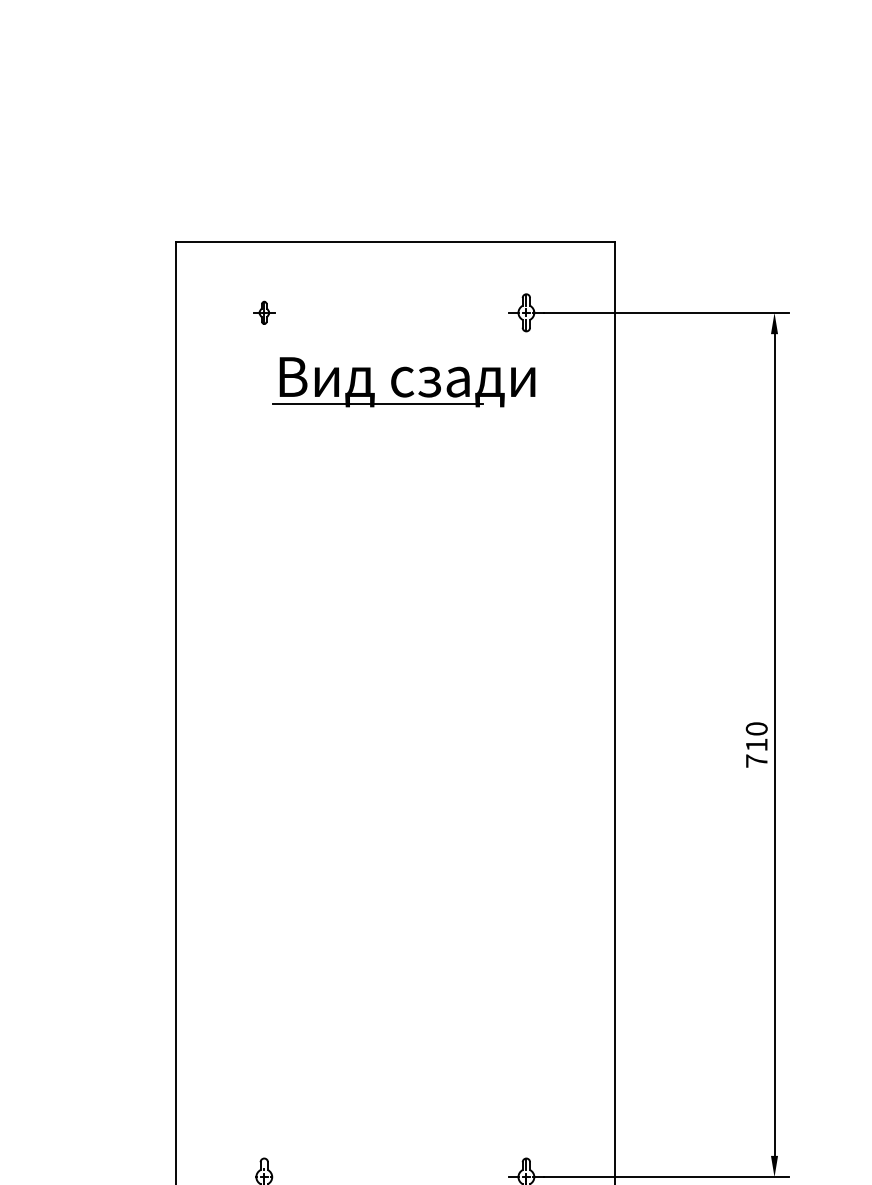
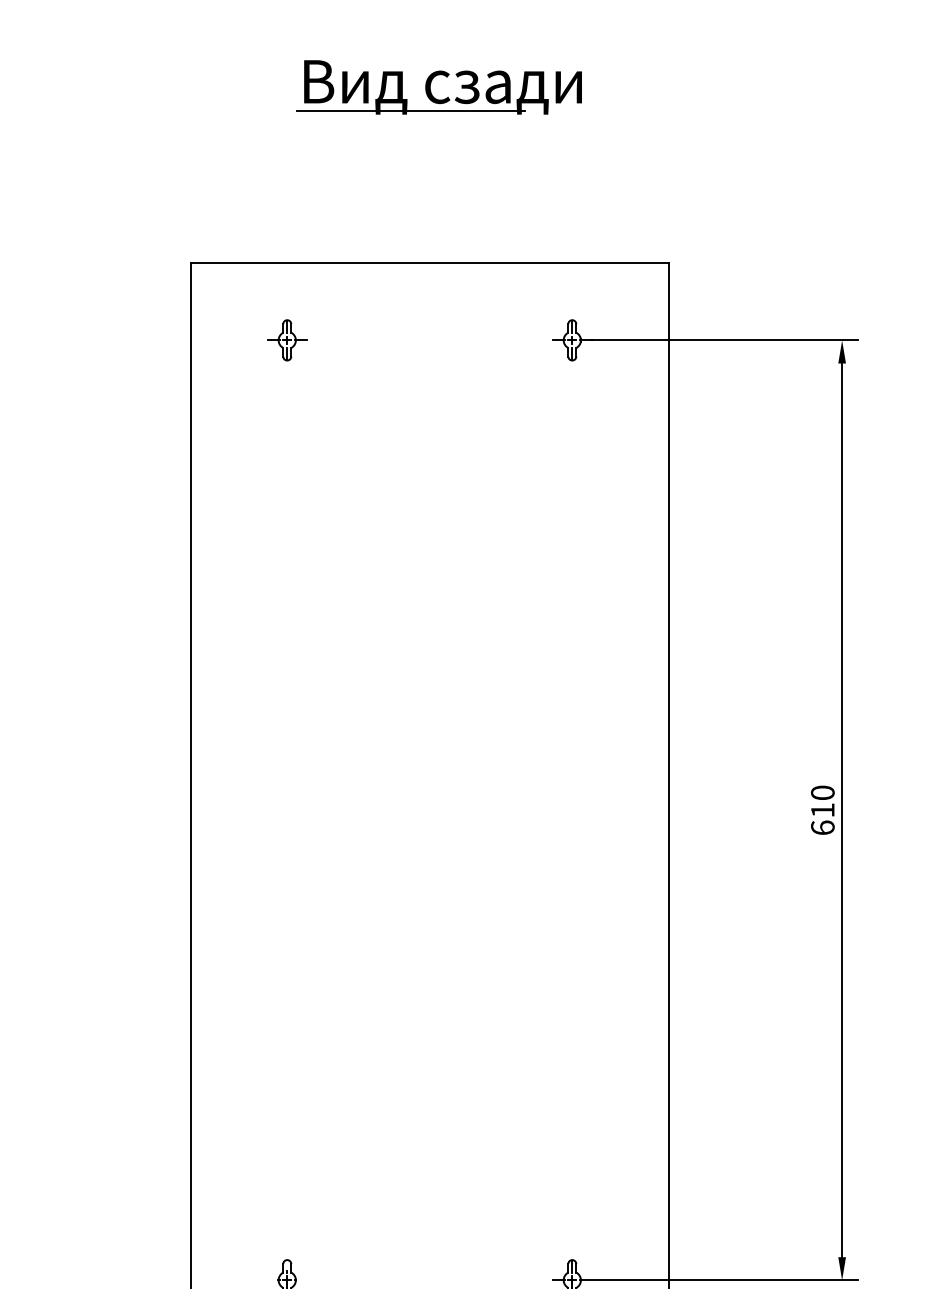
part: (264, 312) -> (287, 340), size x1.67
part: (396, 382) -> (431, 87), moved
text: (756, 760) -> (822, 827), 710 -> 610

